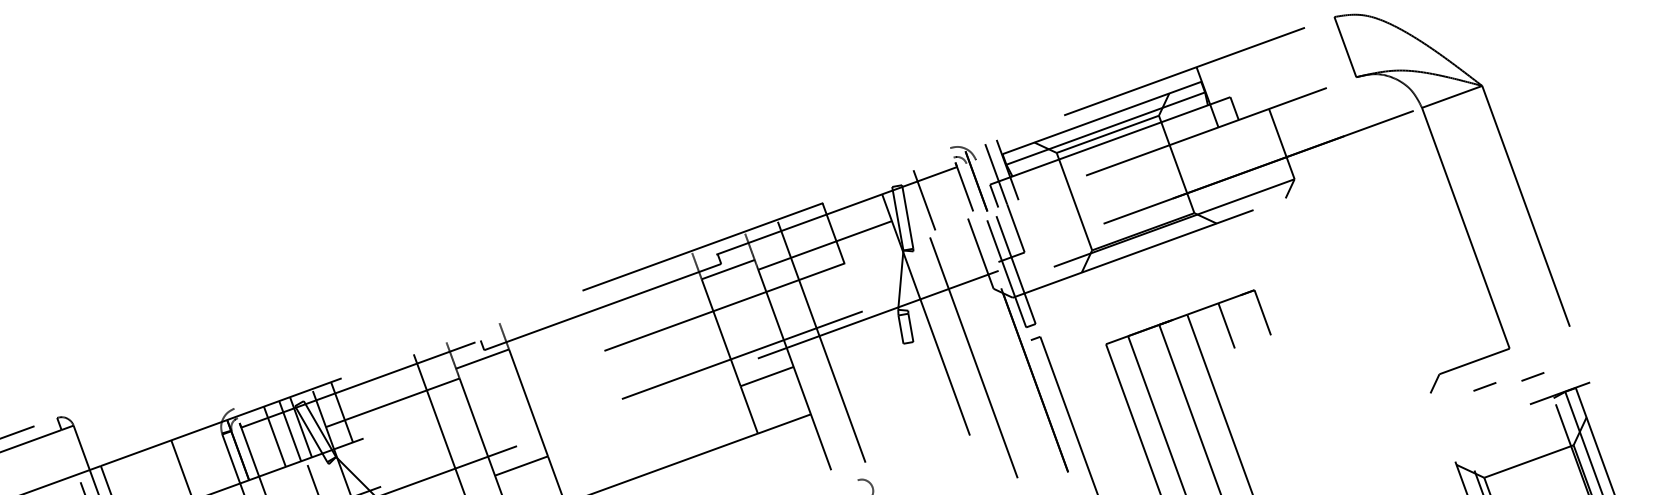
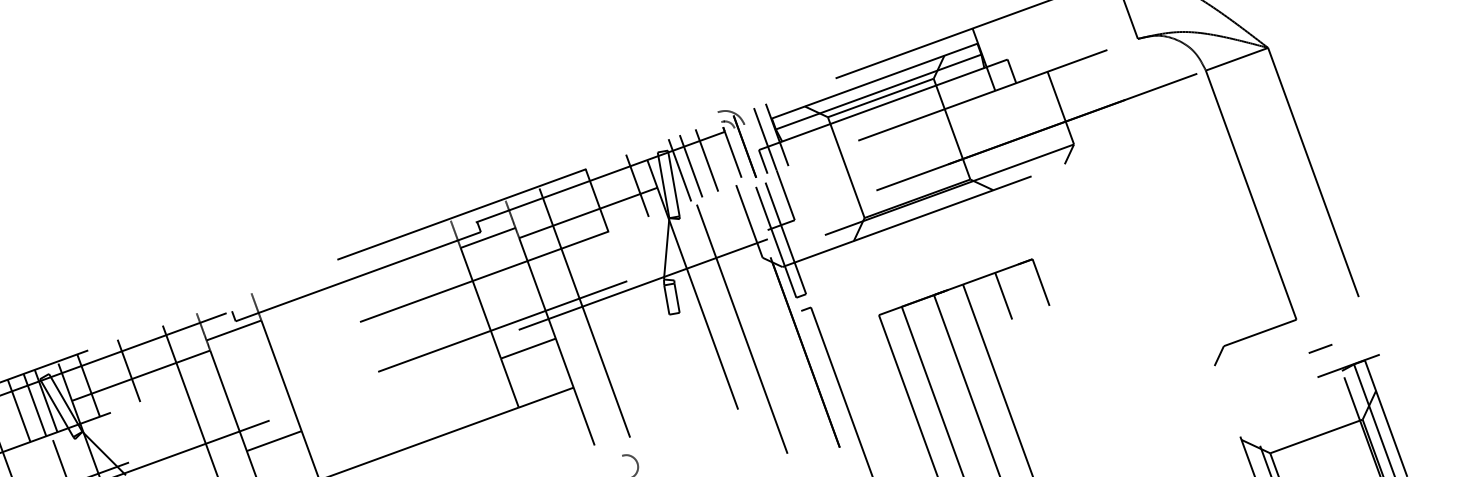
line: (939, 194) -> (706, 160), added
line: (913, 204) -> (679, 170), added
line: (872, 219) -> (637, 186), added
line: (1484, 386) -> (1270, 358), removed
line: (381, 398) -> (129, 371), added

